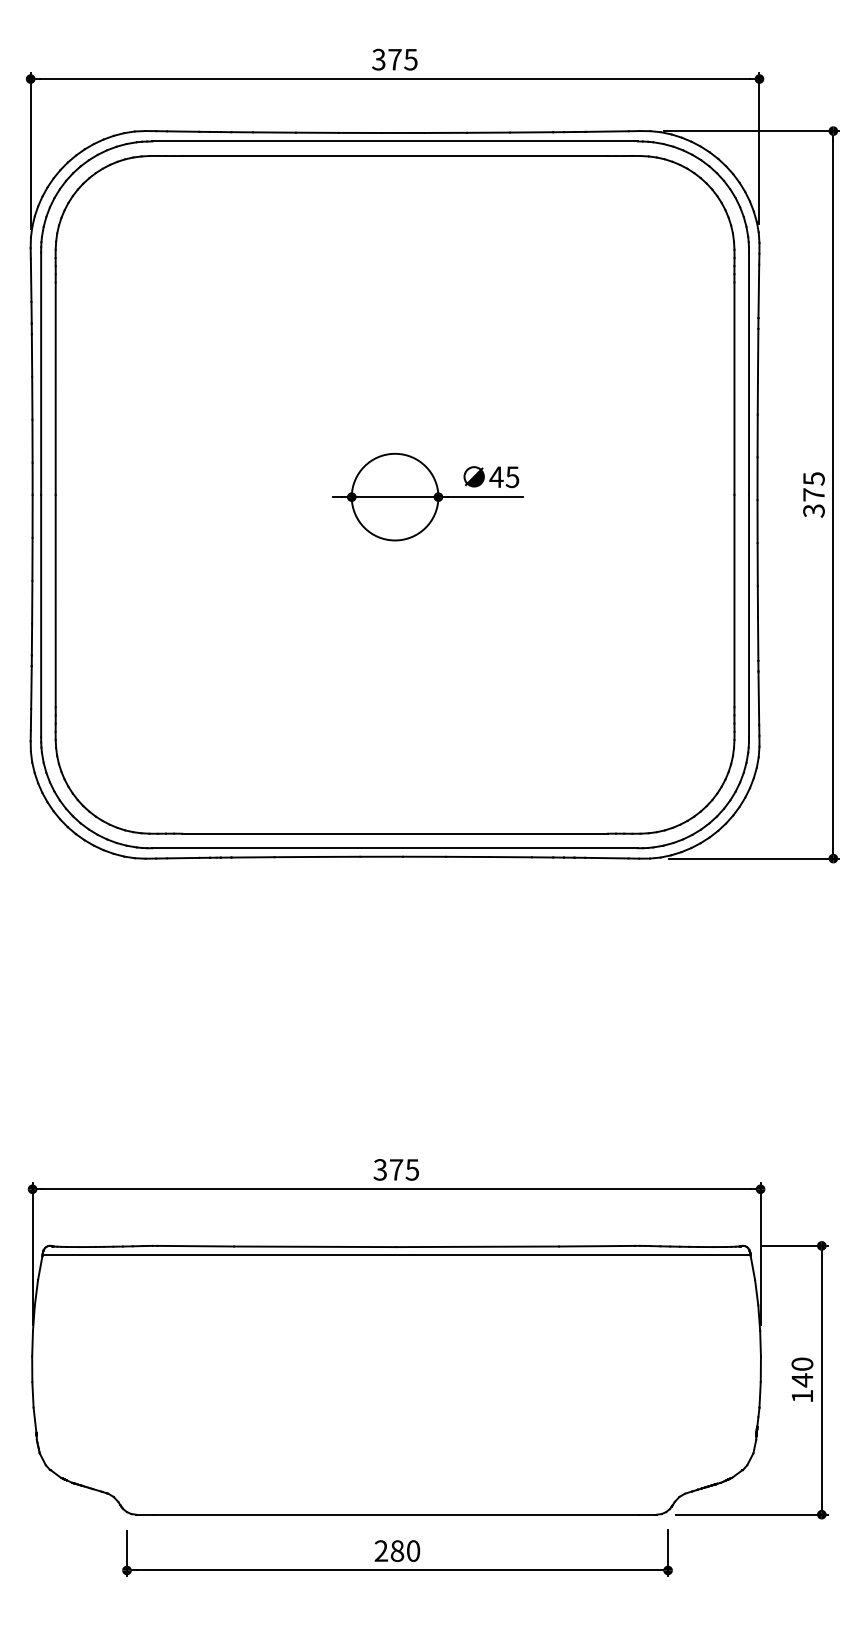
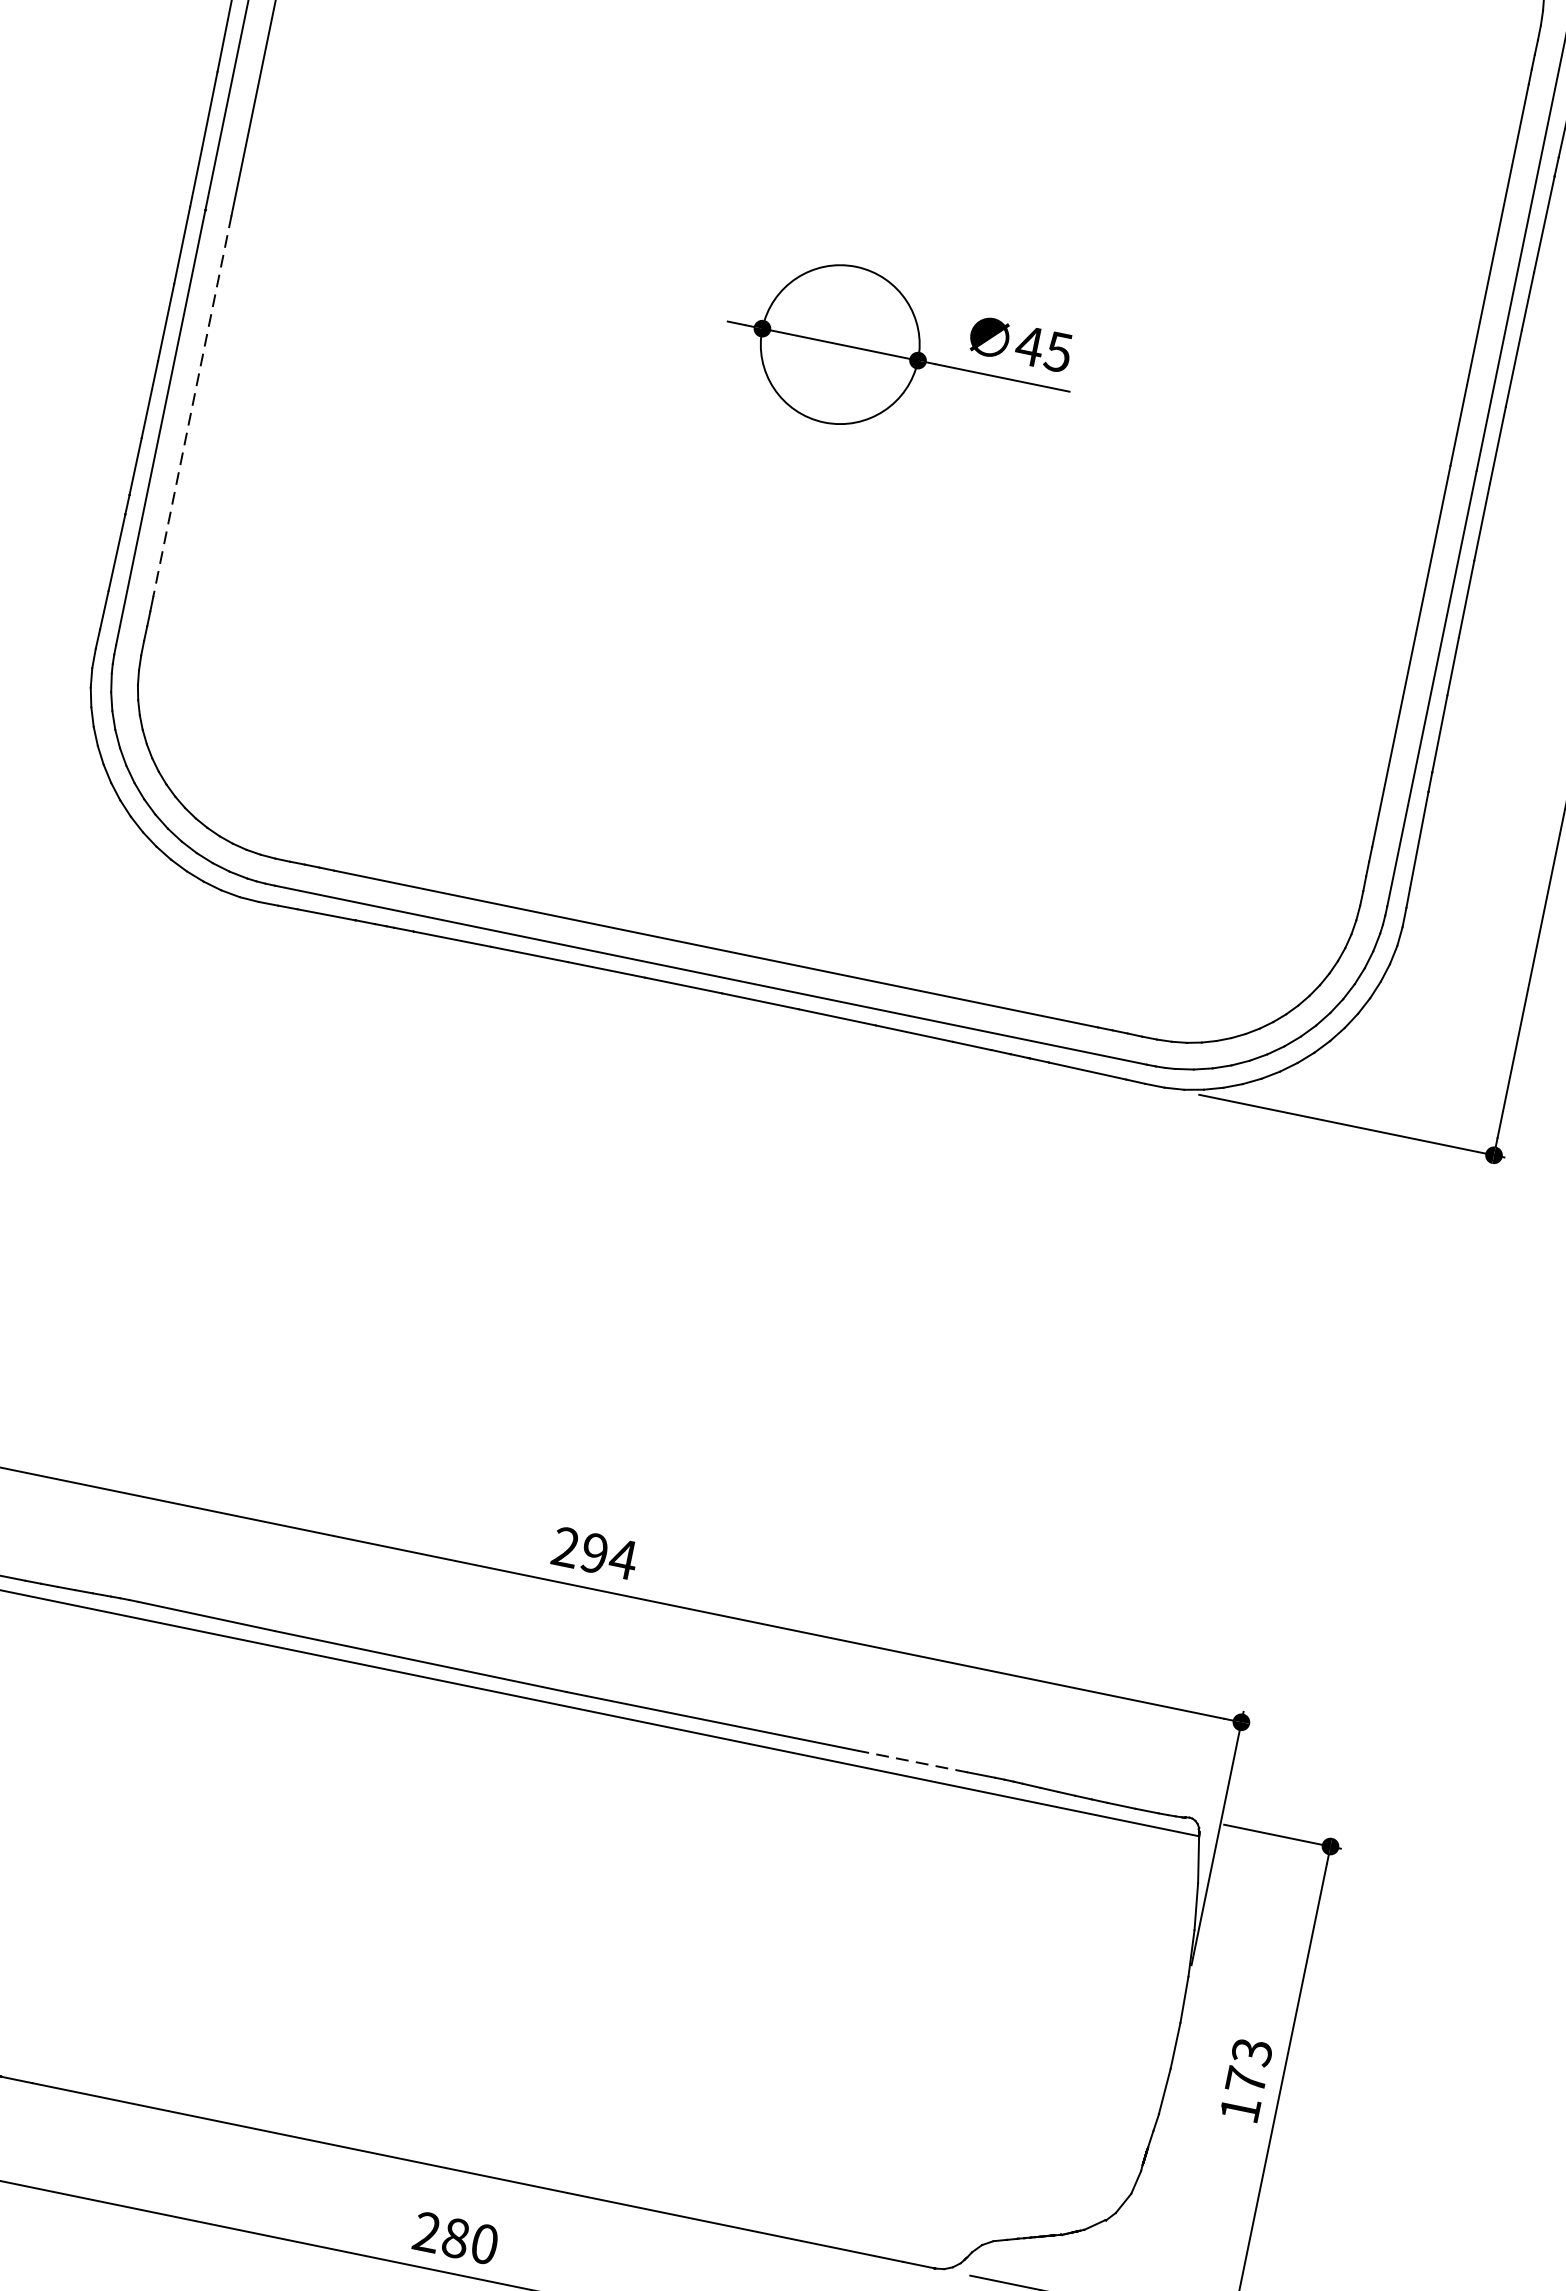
line: (55, 601) -> (191, 406), solid -> dashed
text: (396, 1169) -> (594, 1552), 375 -> 294
line: (588, 1246) -> (911, 1761), solid -> dashed
text: (802, 1372) -> (1249, 2066), 140 -> 173

